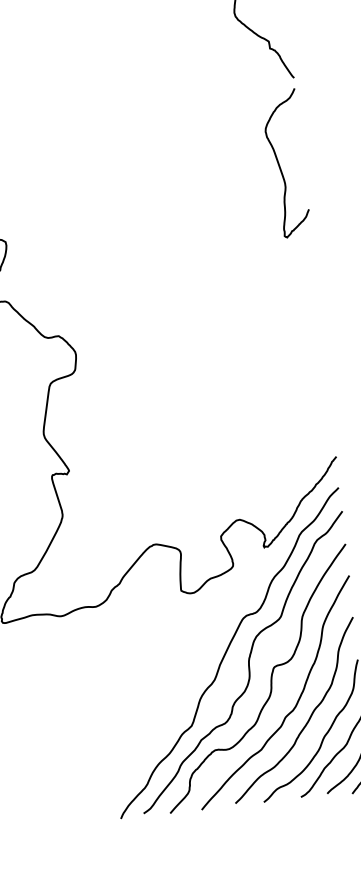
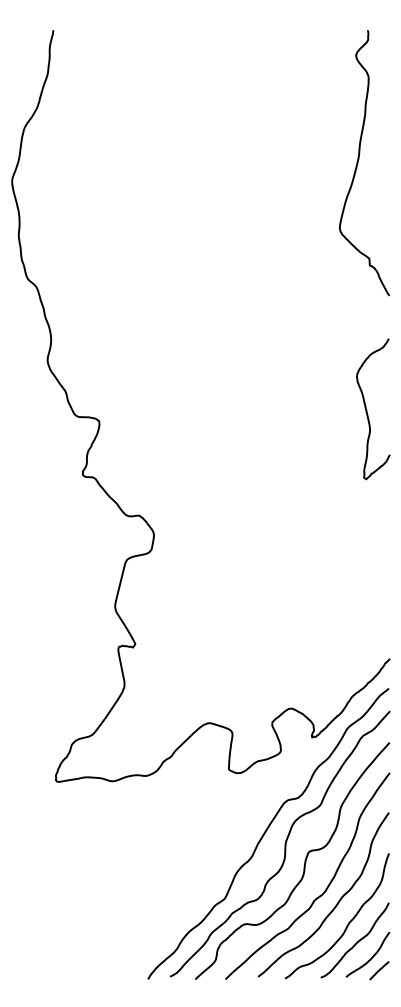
curve: (280, 165) -> (367, 410), moved

